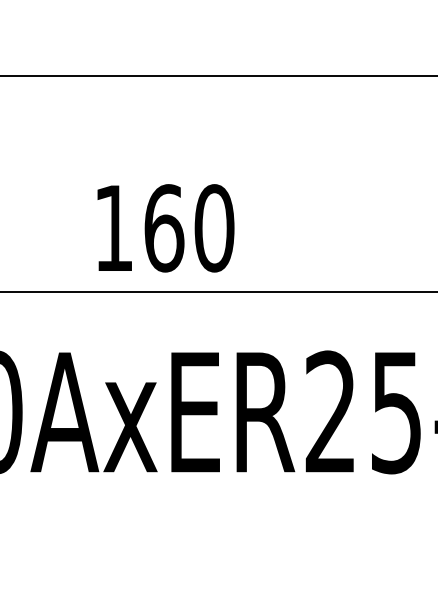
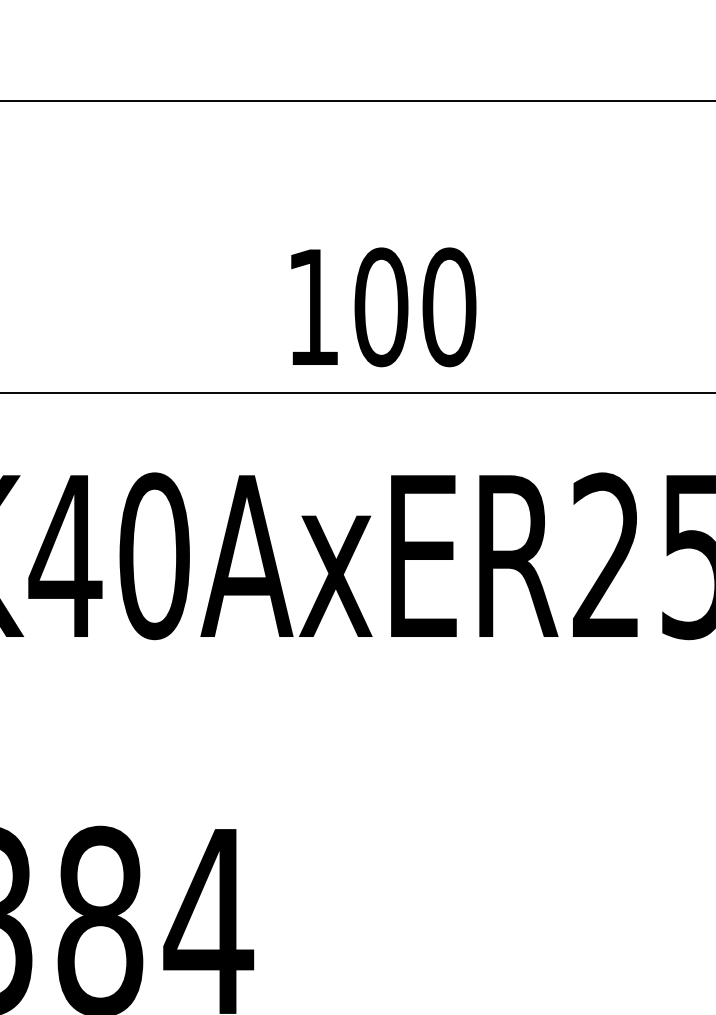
text: (164, 228) -> (381, 307), 160 -> 100

